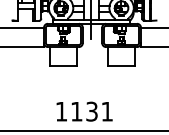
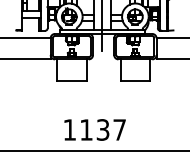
text: (107, 111) -> (119, 129), 1131 -> 1137

